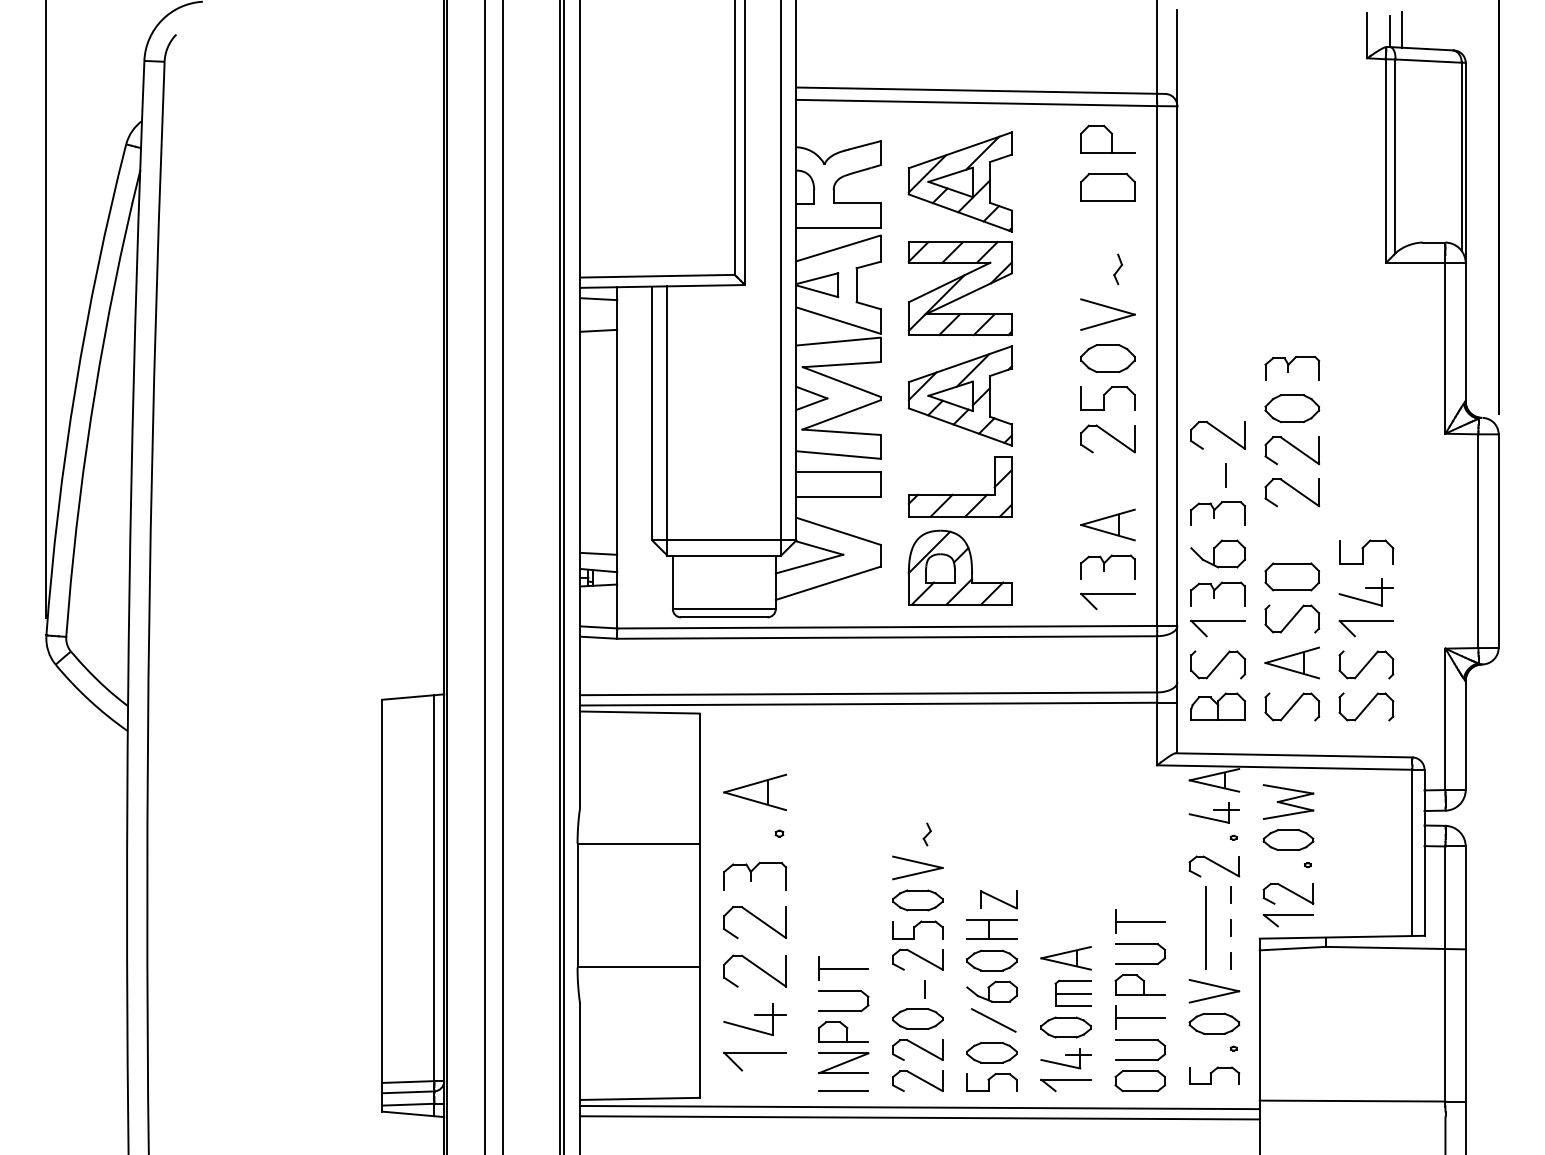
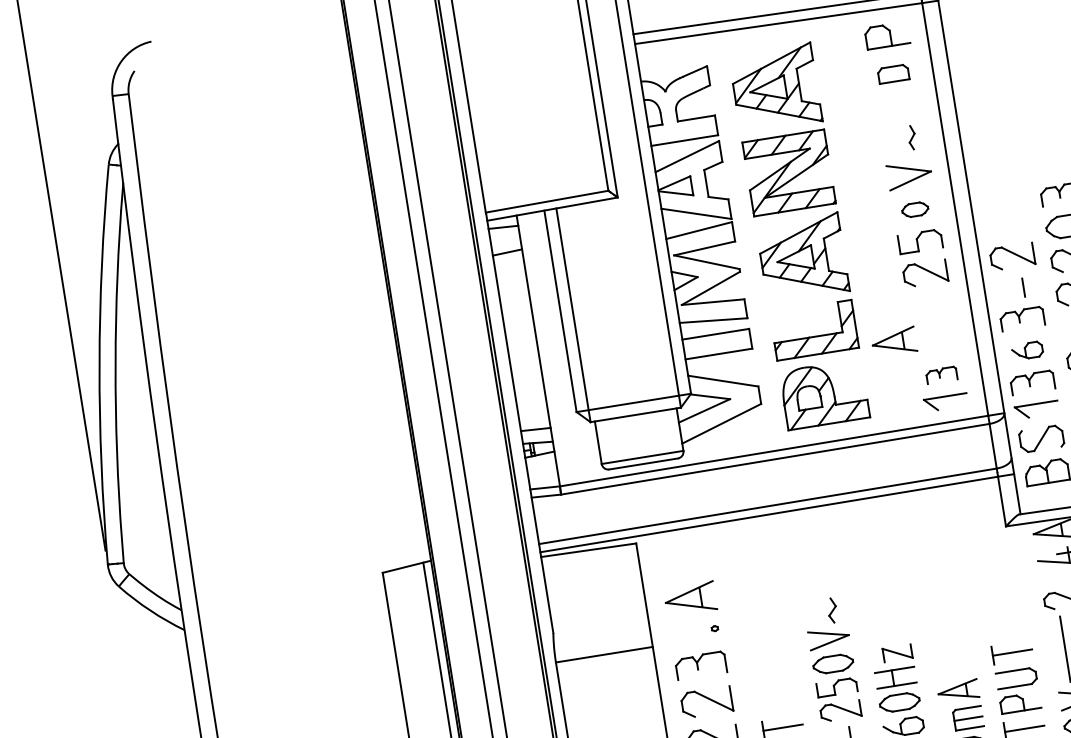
part: (1107, 187) -> (893, 74), size x0.7
part: (1107, 358) -> (914, 209), size x0.6
part: (1107, 524) -> (893, 341), moved
part: (1217, 553) -> (1026, 350), size x0.7
part: (1107, 566) -> (941, 374), size x0.7
part: (926, 834) -> (831, 610), size x1.4

